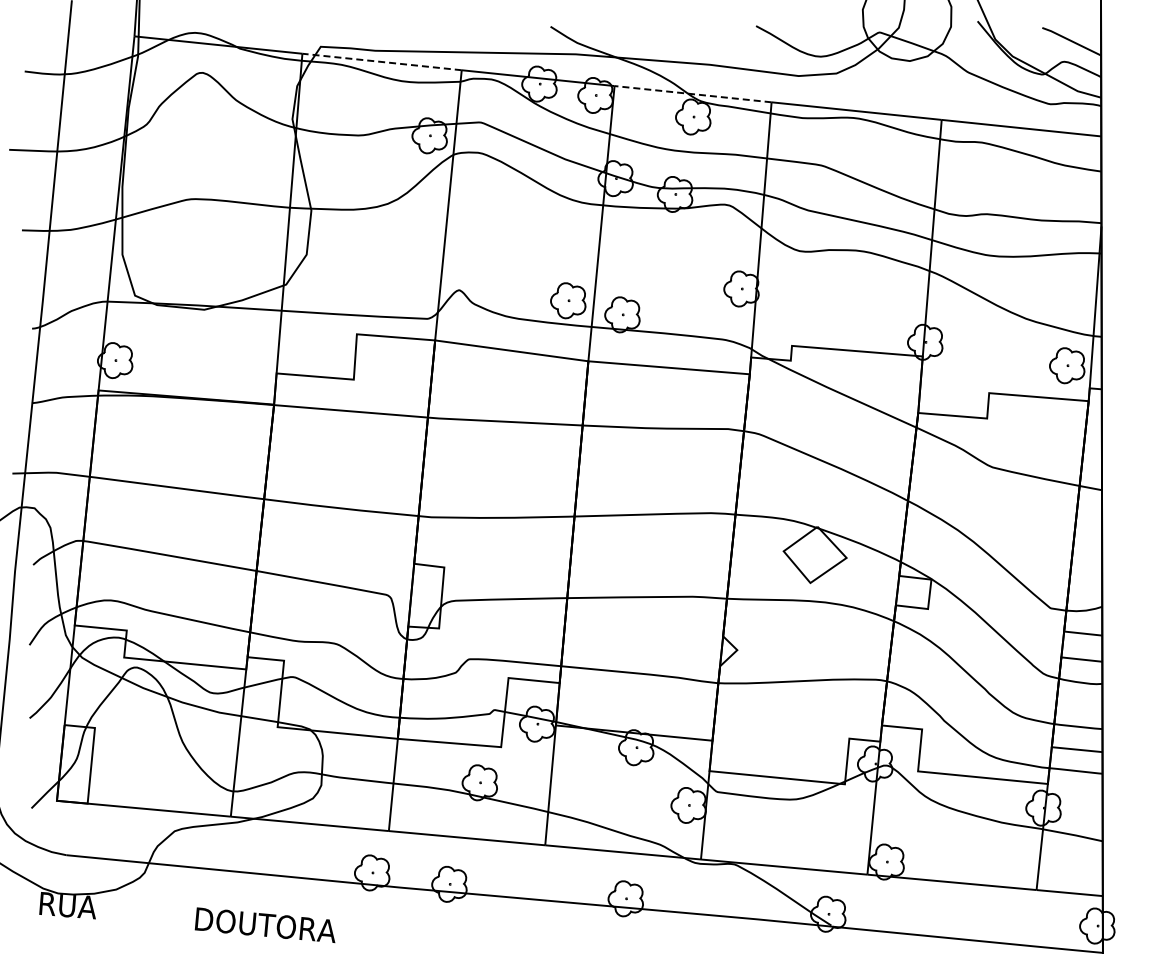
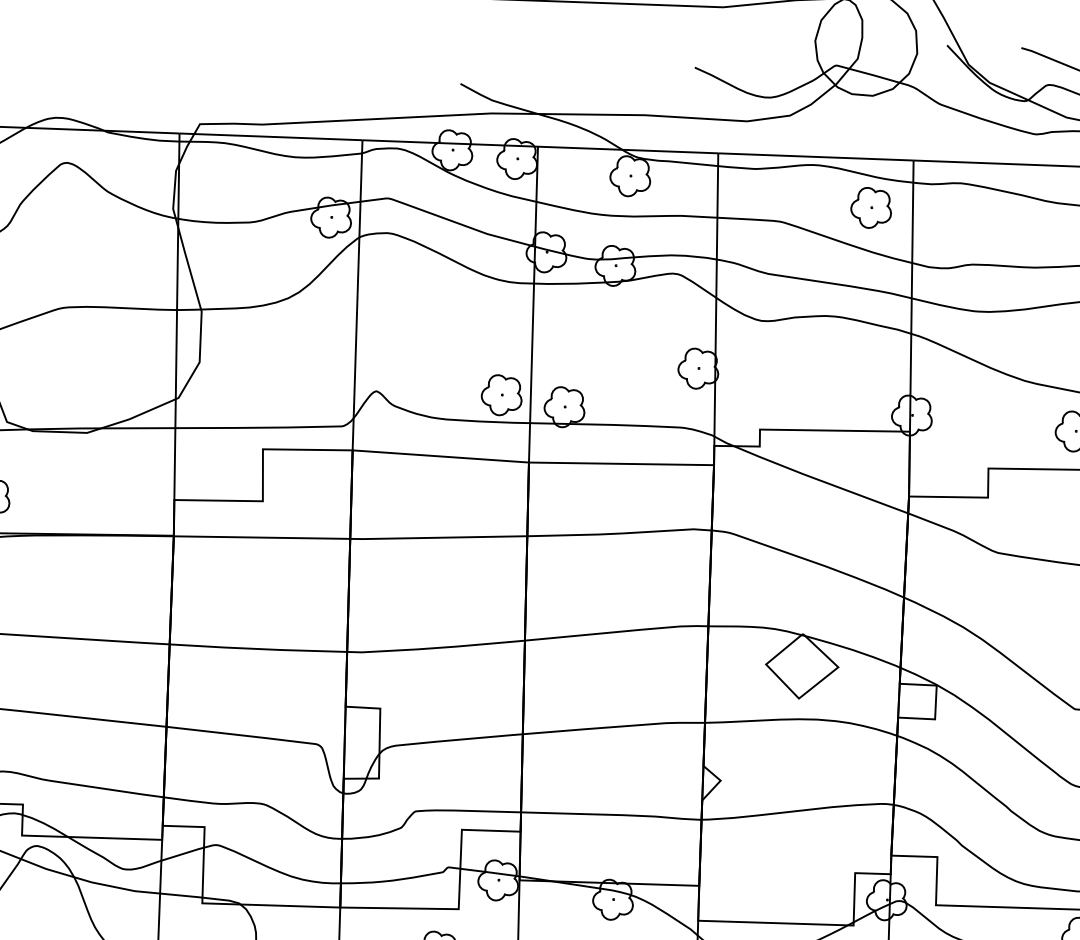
line: (381, 61) -> (270, 136), dashed -> solid
line: (693, 94) -> (628, 150), dashed -> solid
part: (901, 158) -> (870, 207), added

